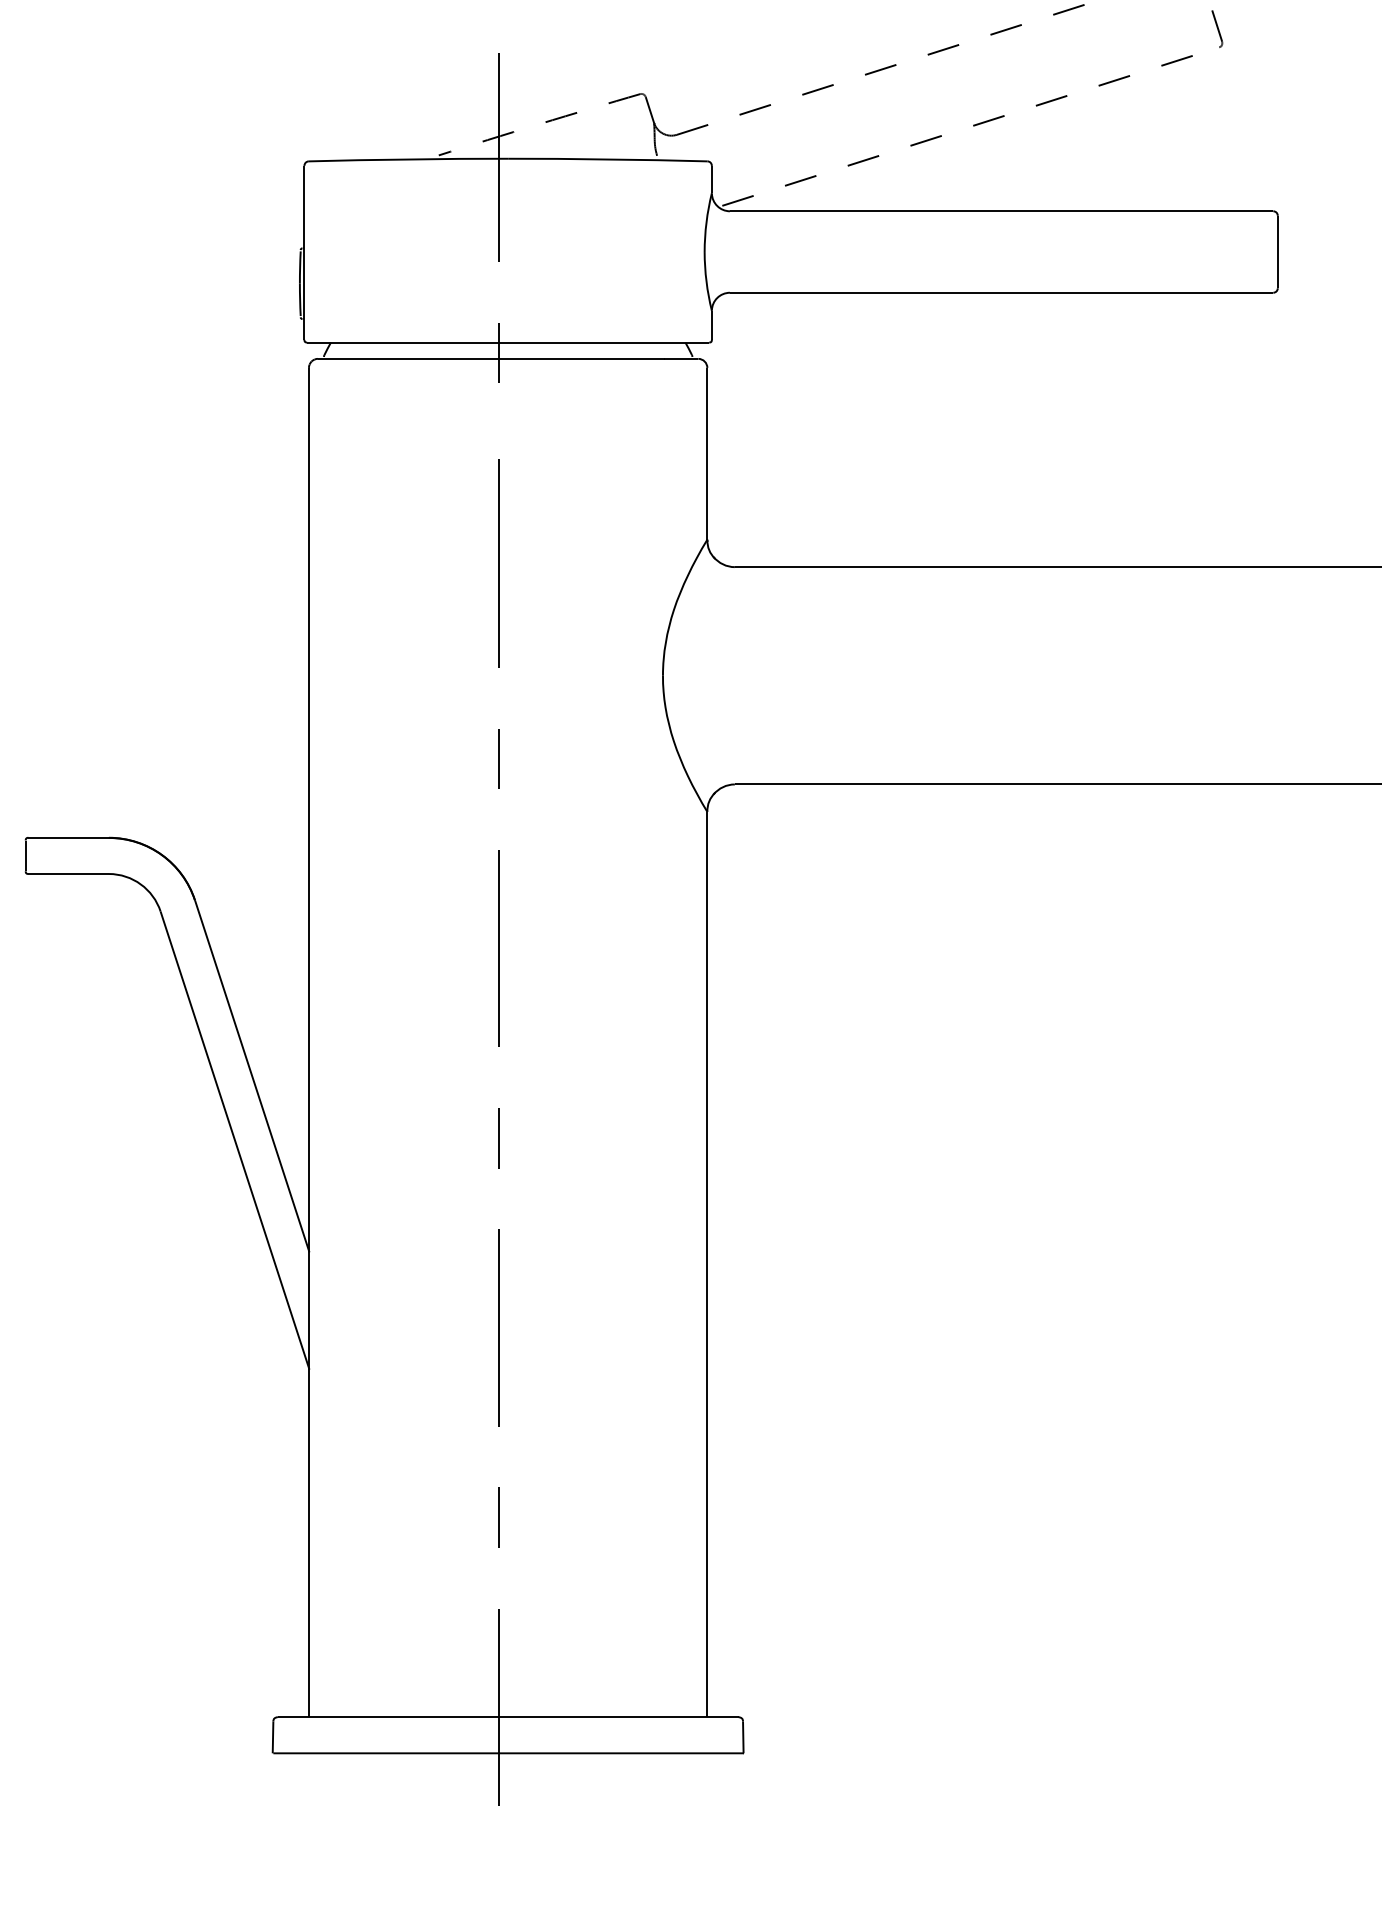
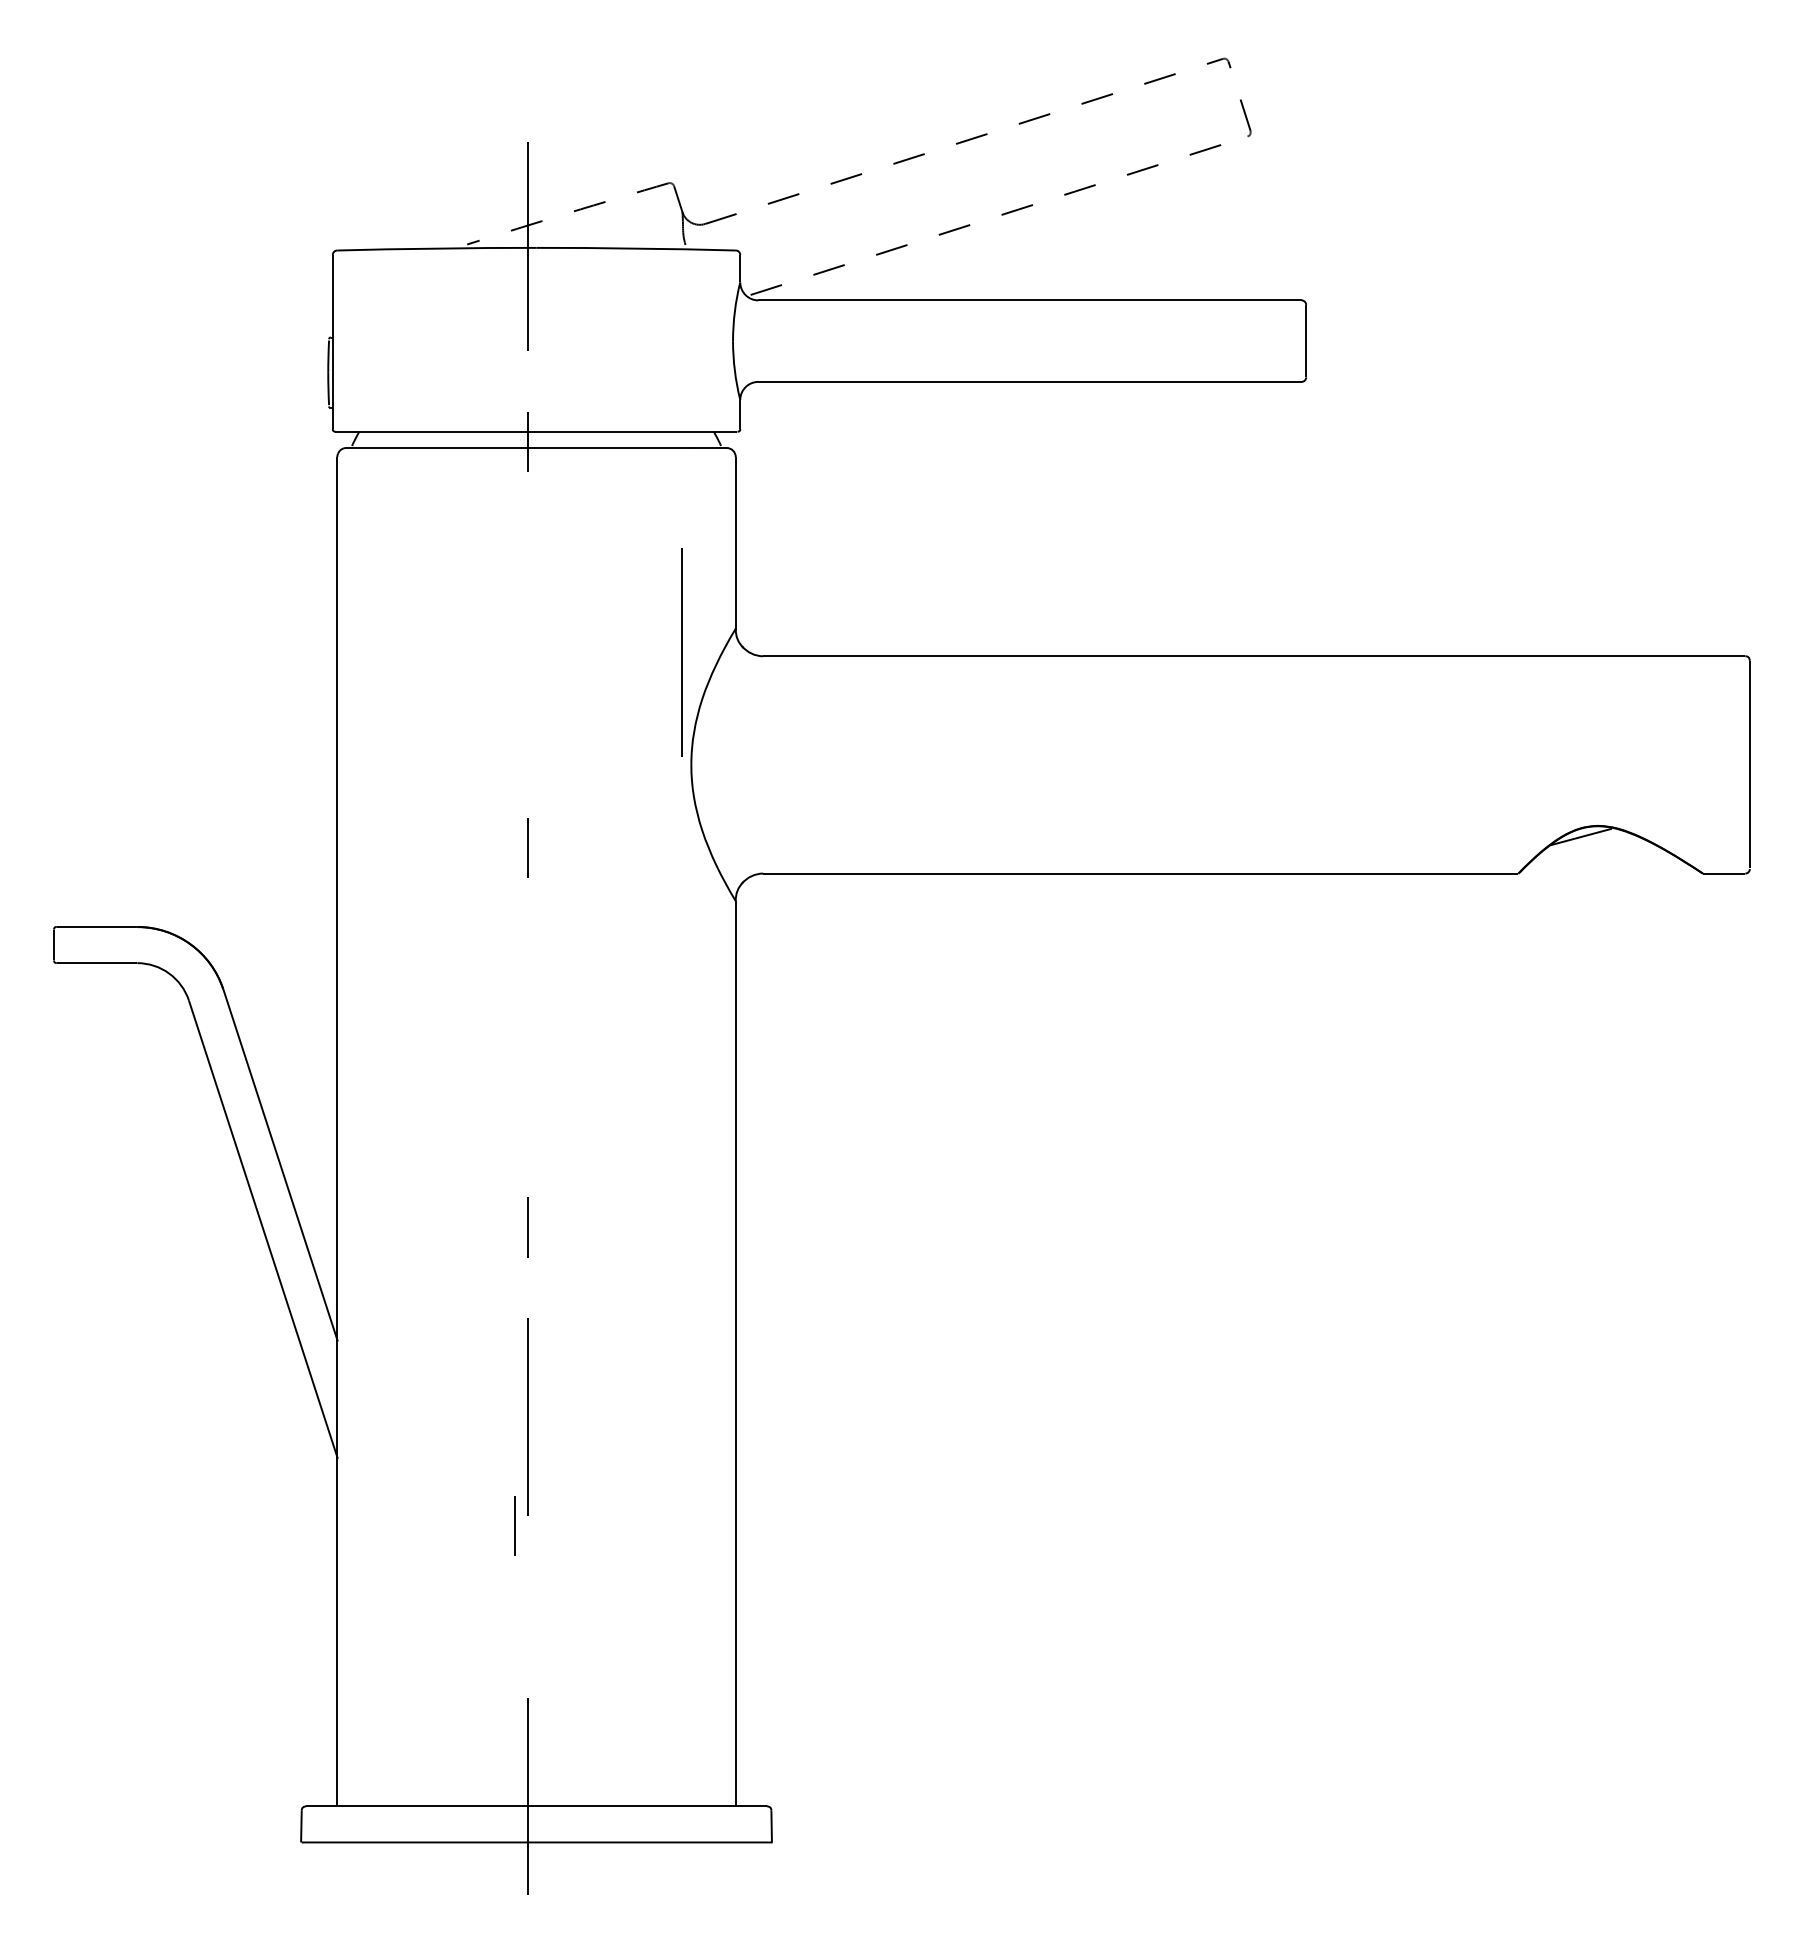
line: (499, 563) -> (681, 652), moved
line: (499, 948) -> (527, 1037), removed
line: (499, 1517) -> (514, 1525), moved

